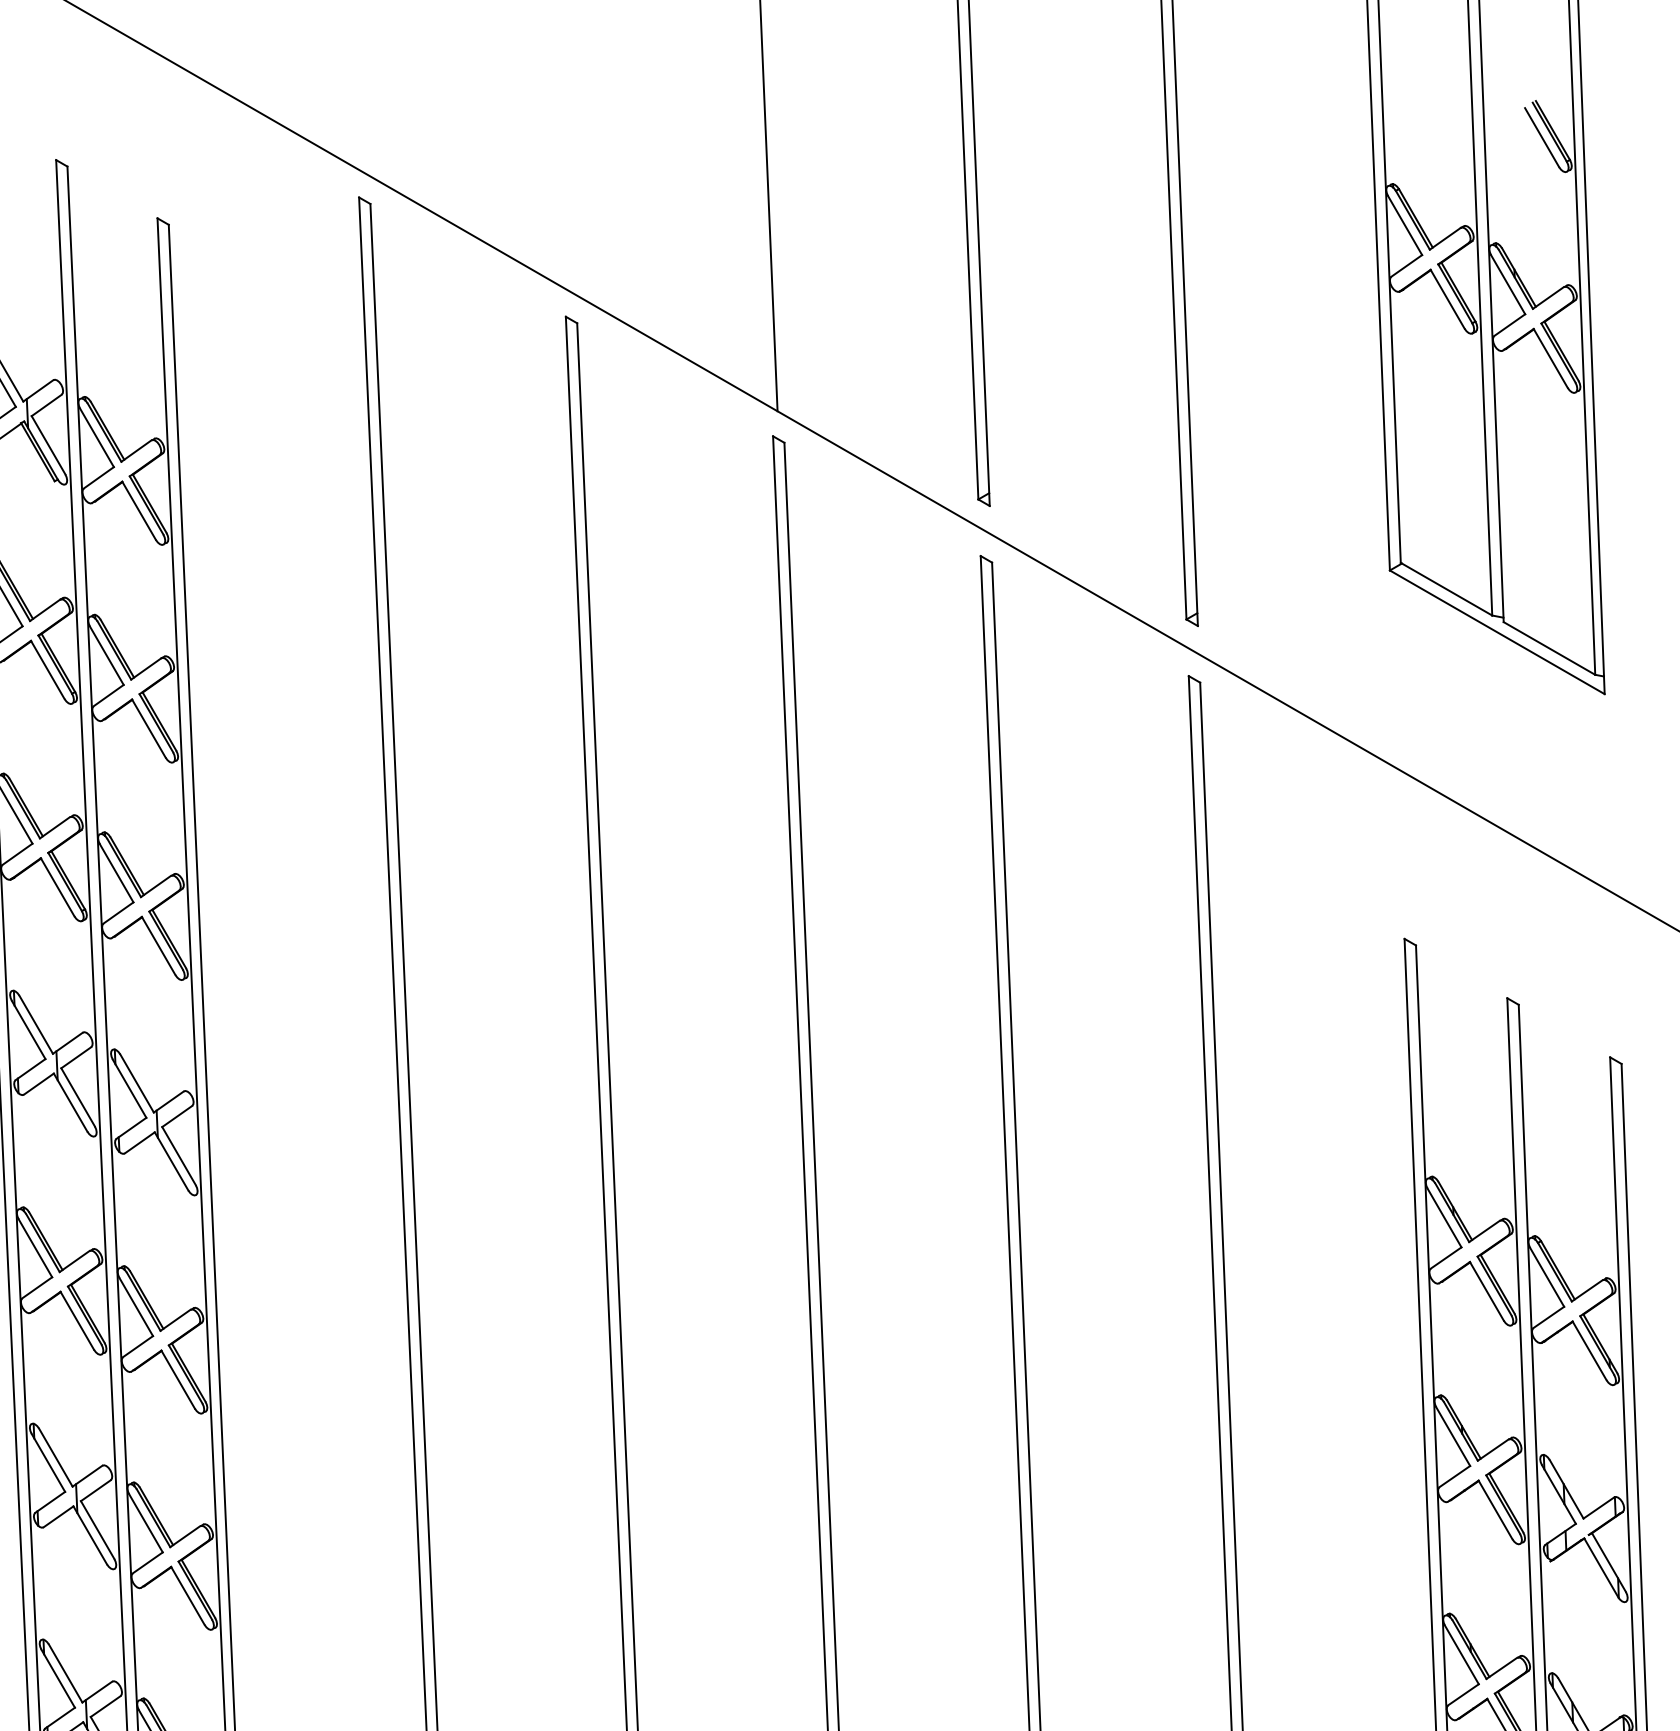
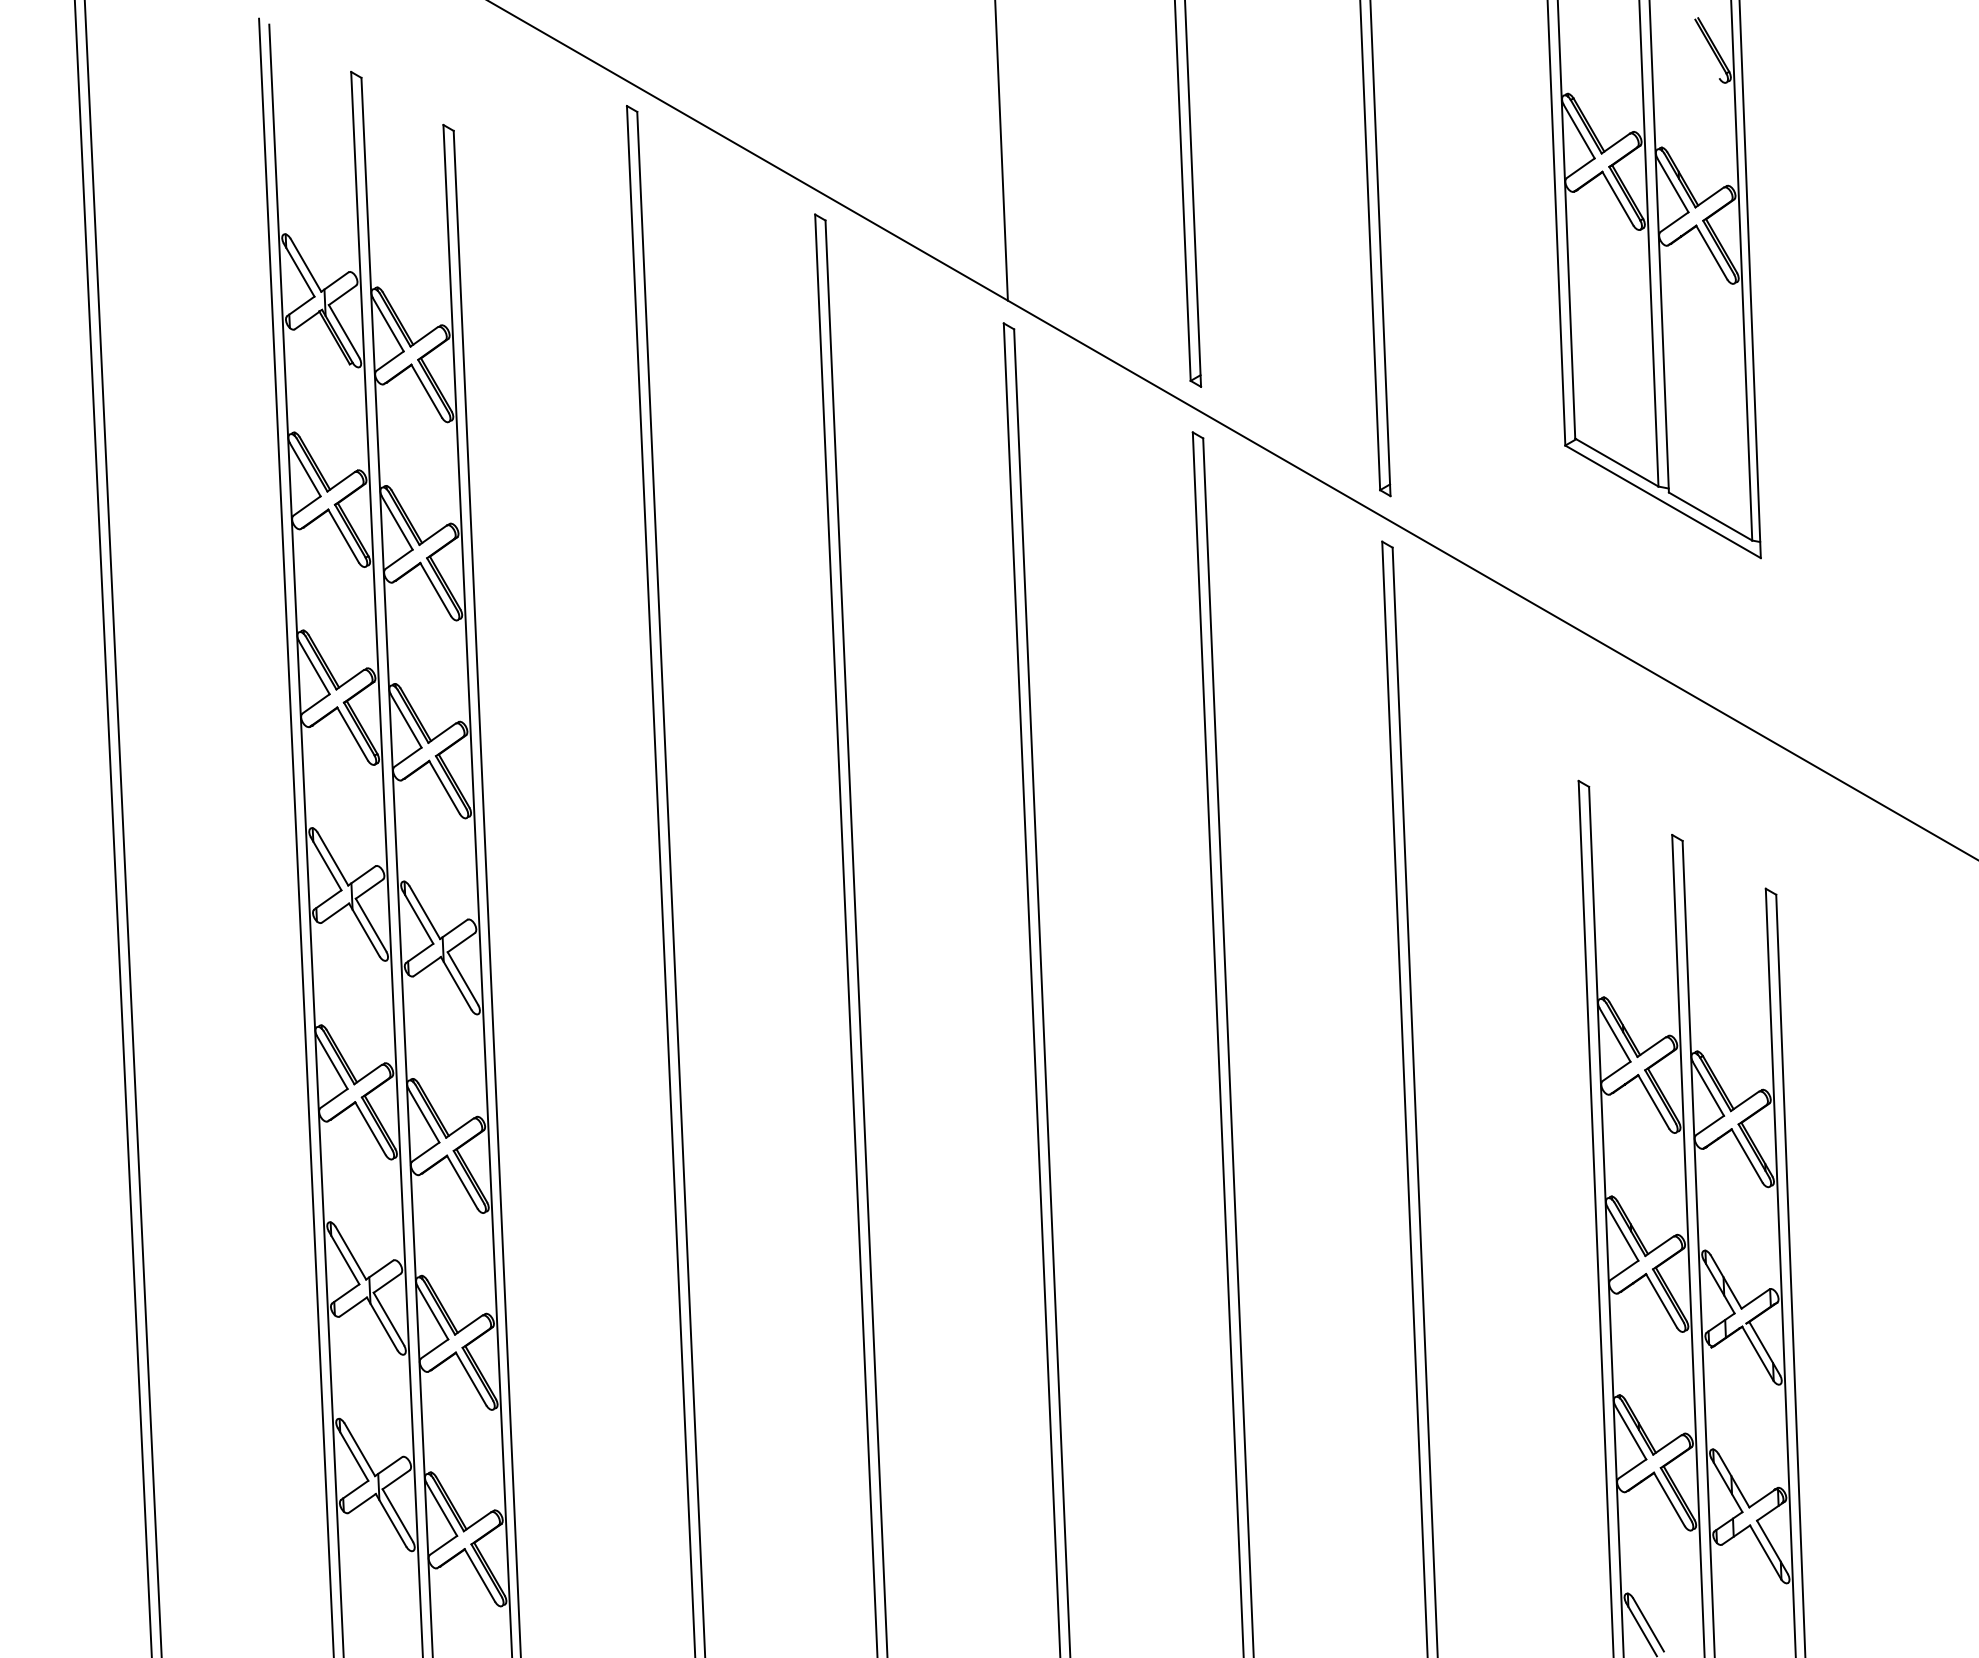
line: (1541, 137) -> (1703, 51), removed

